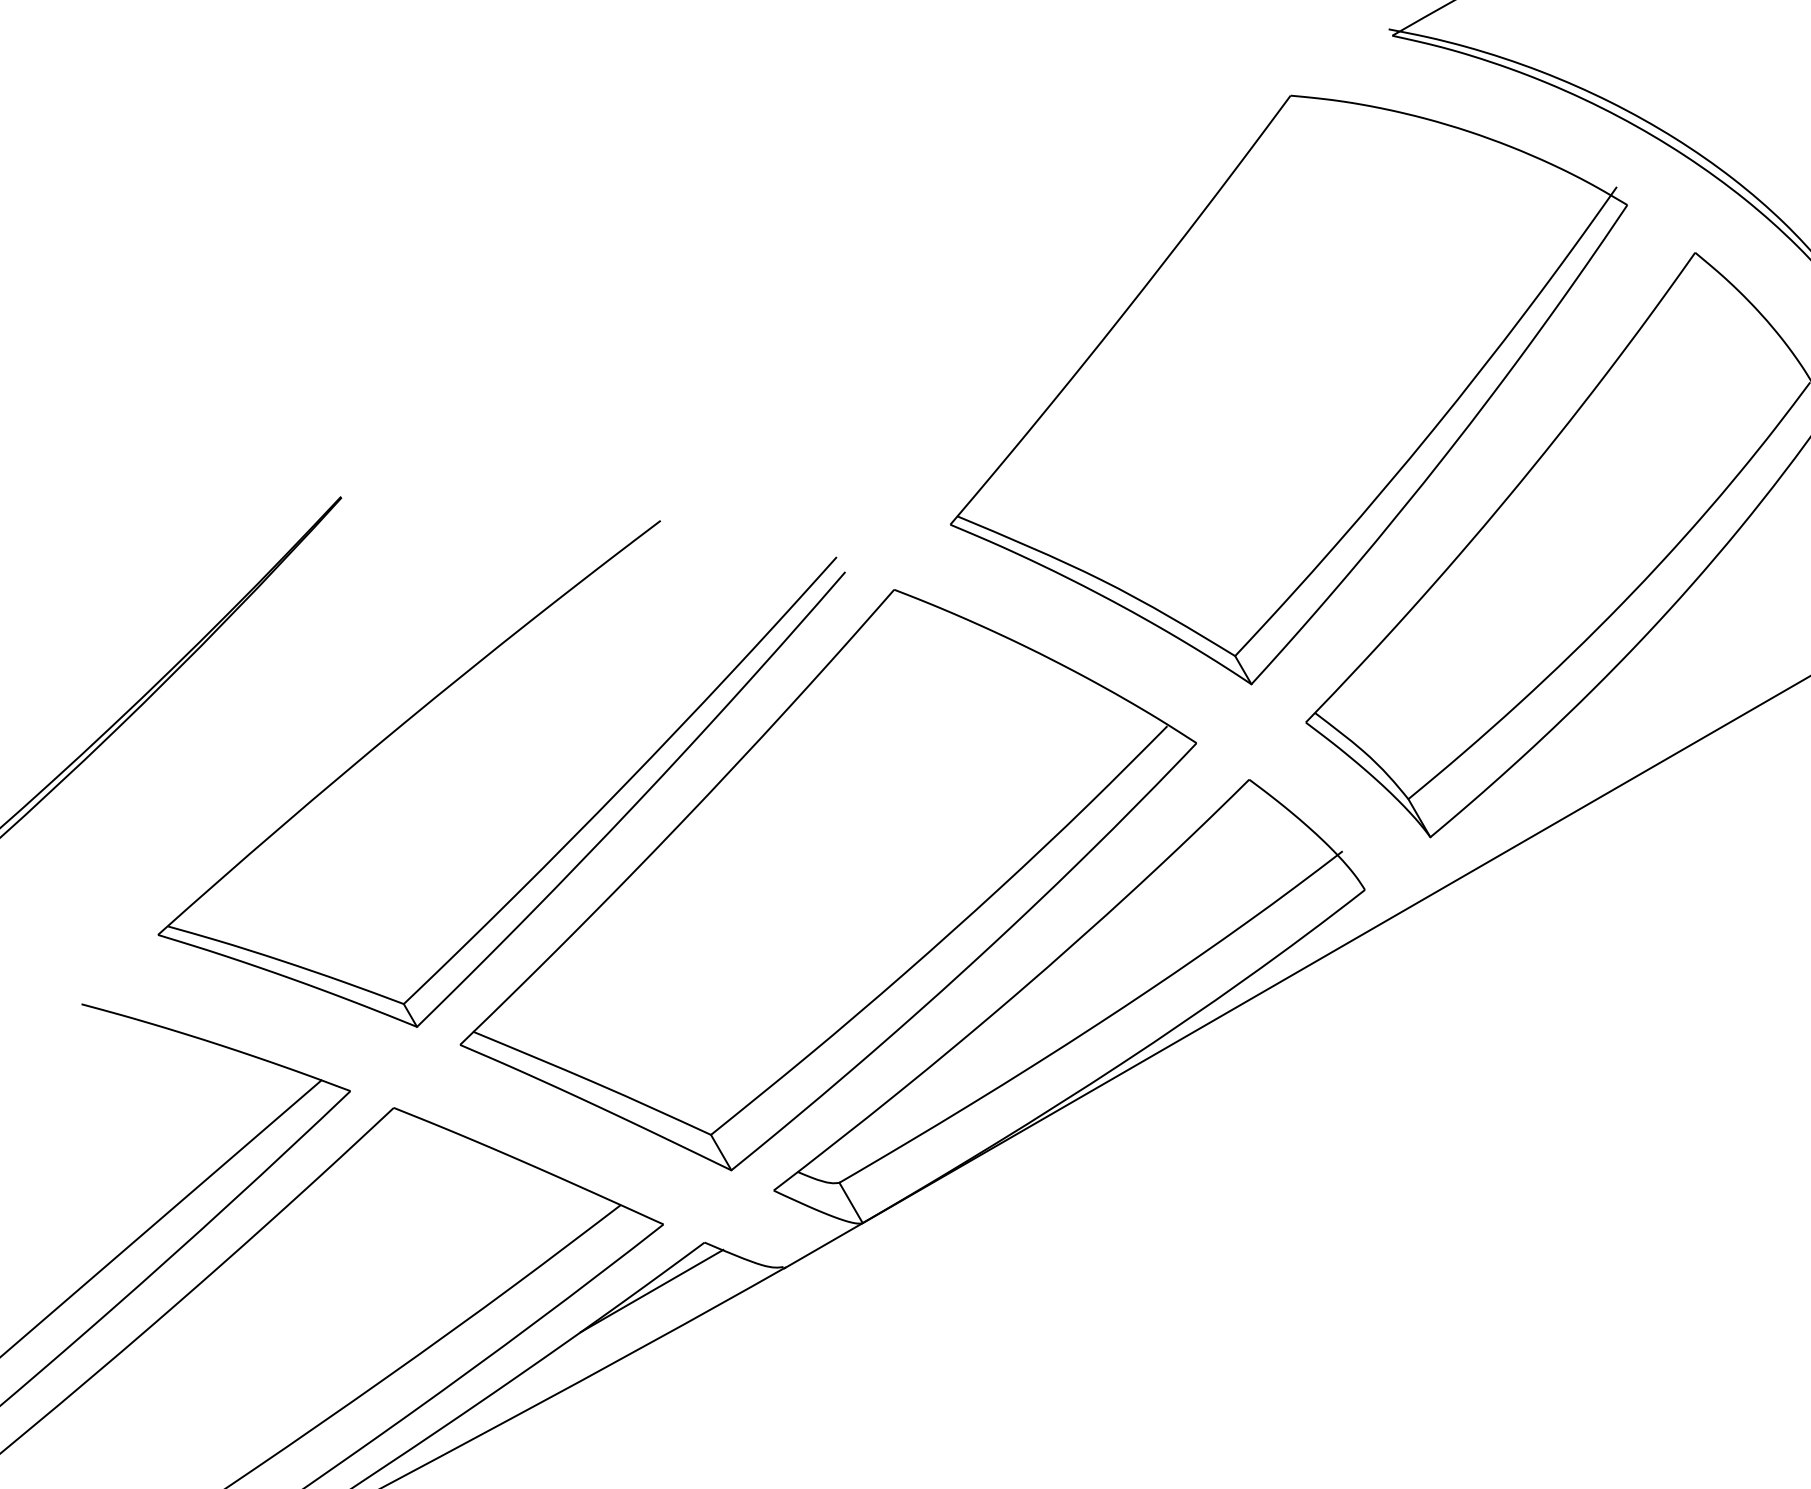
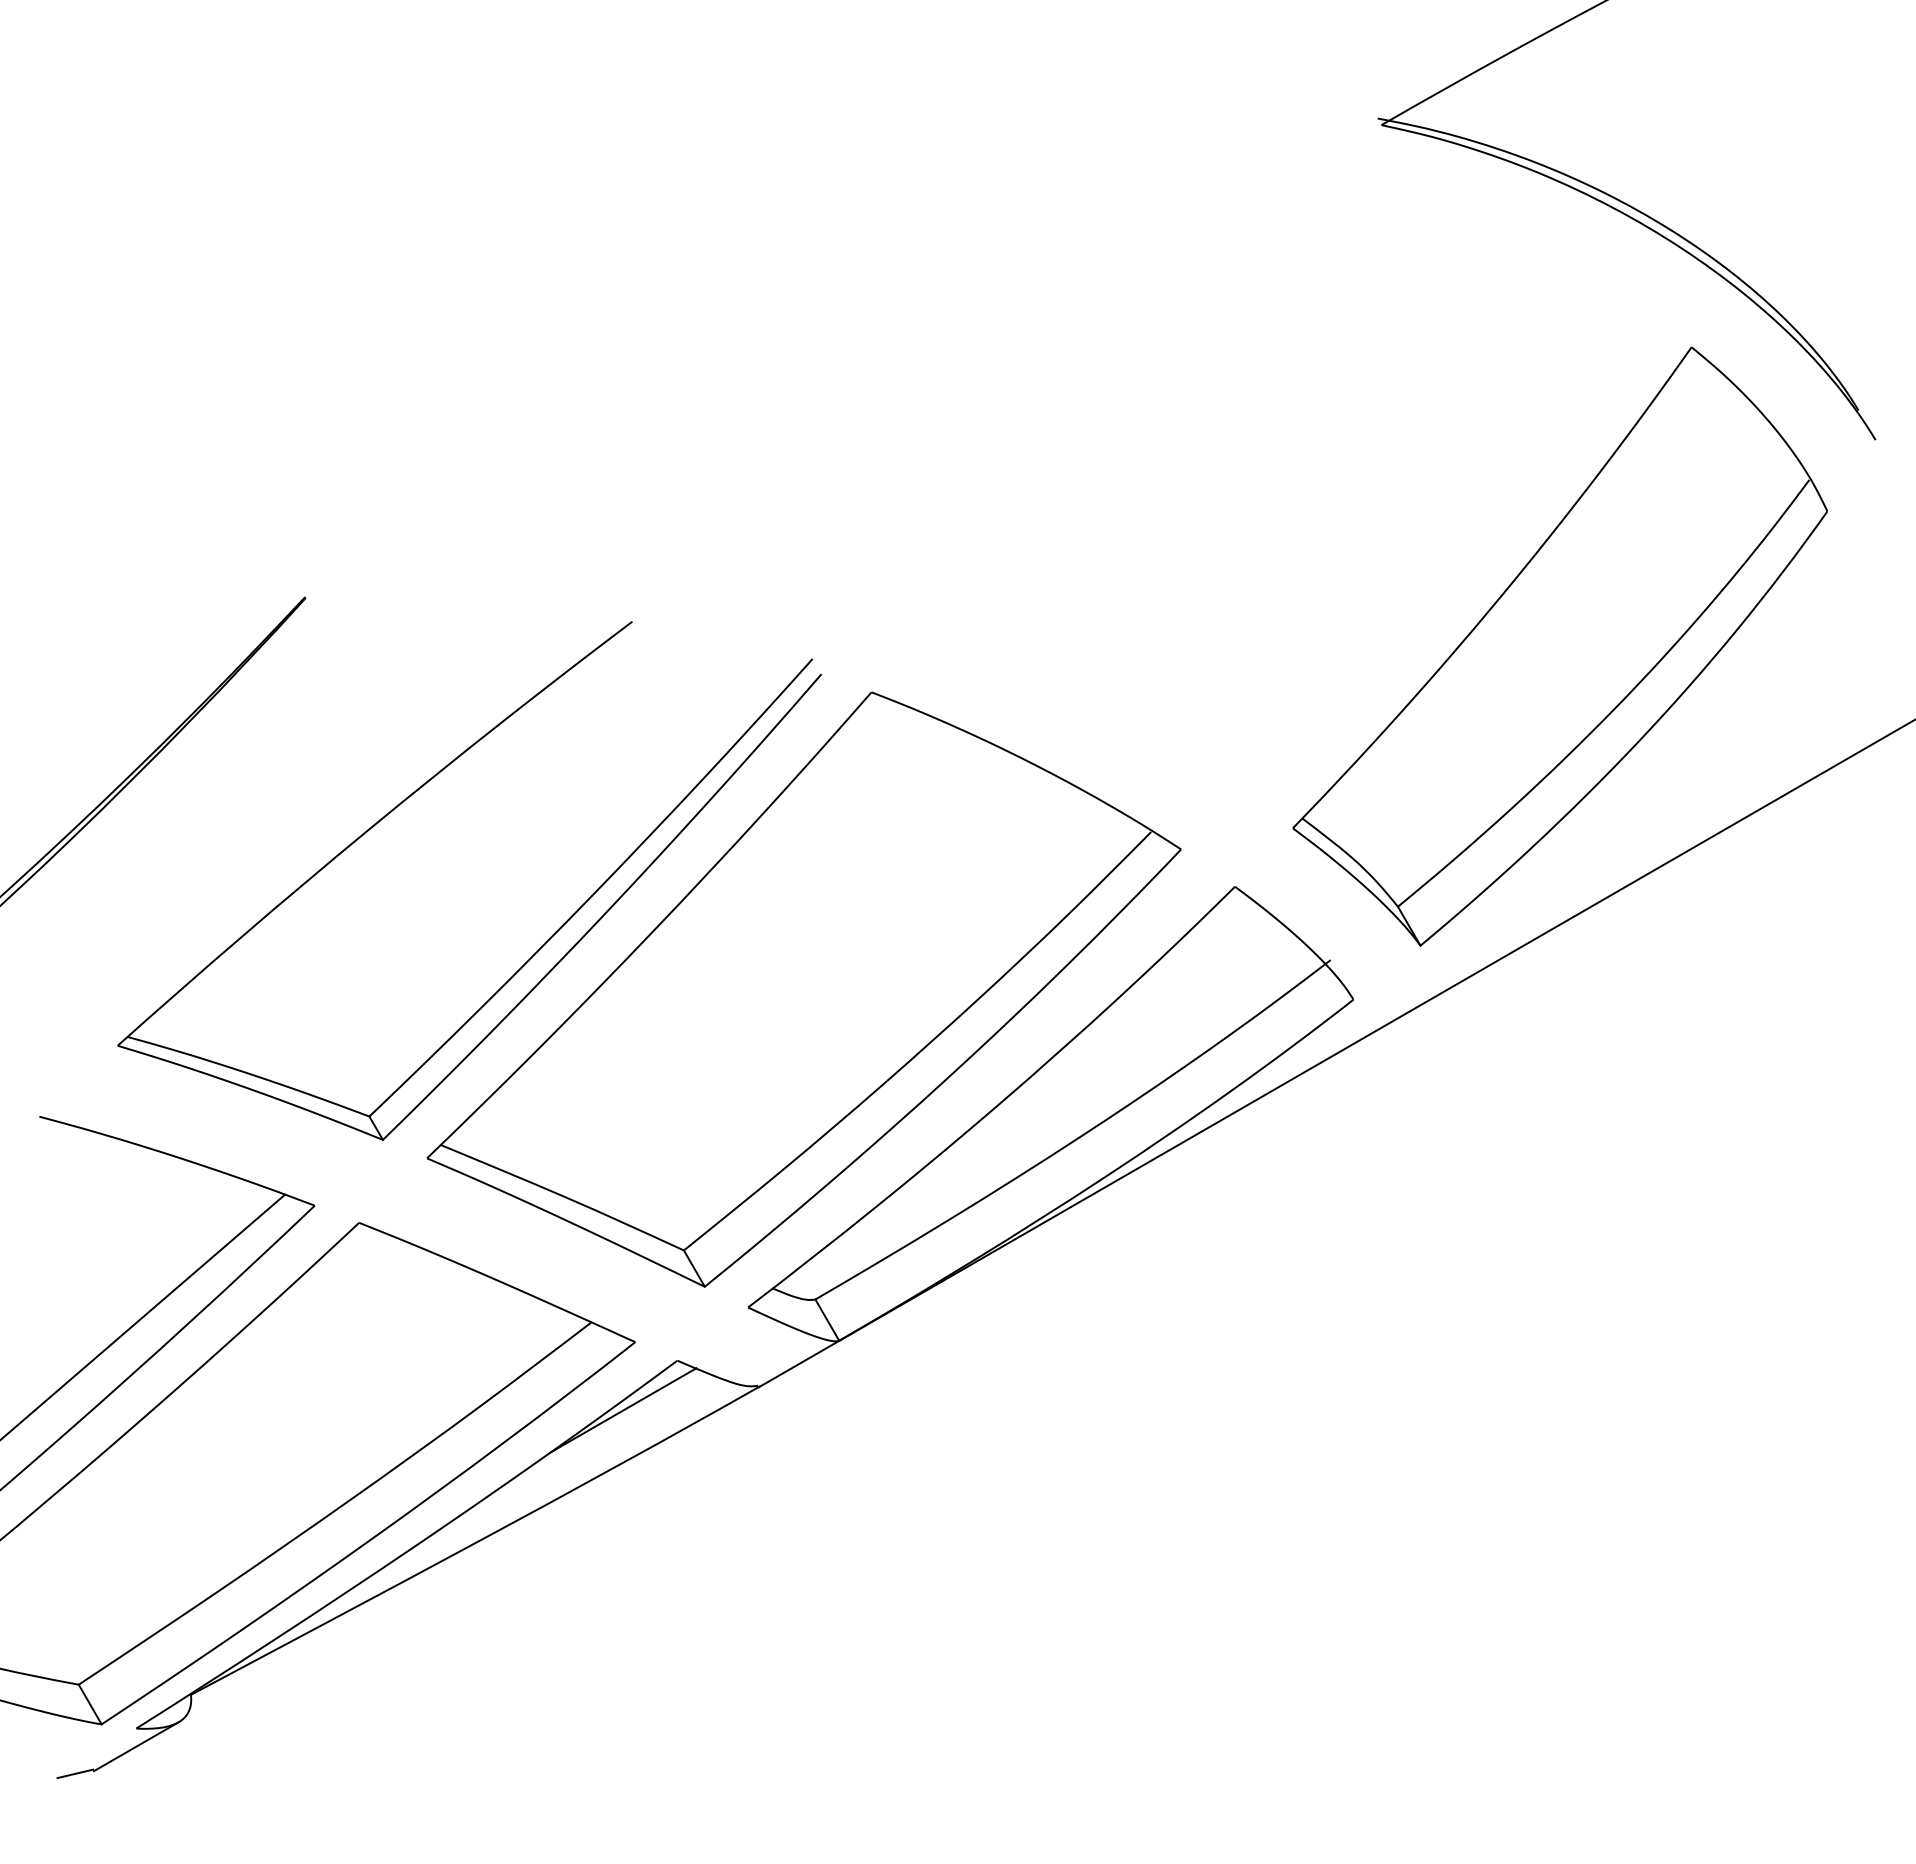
part: (1288, 389) -> (1275, 487), removed

